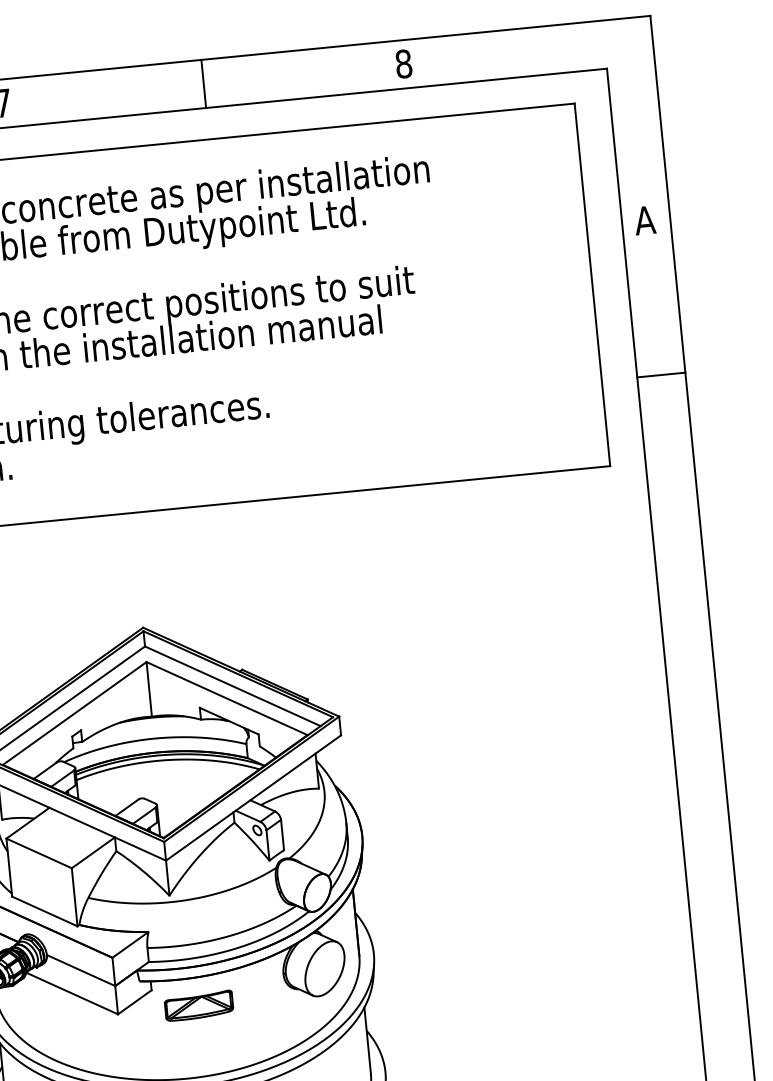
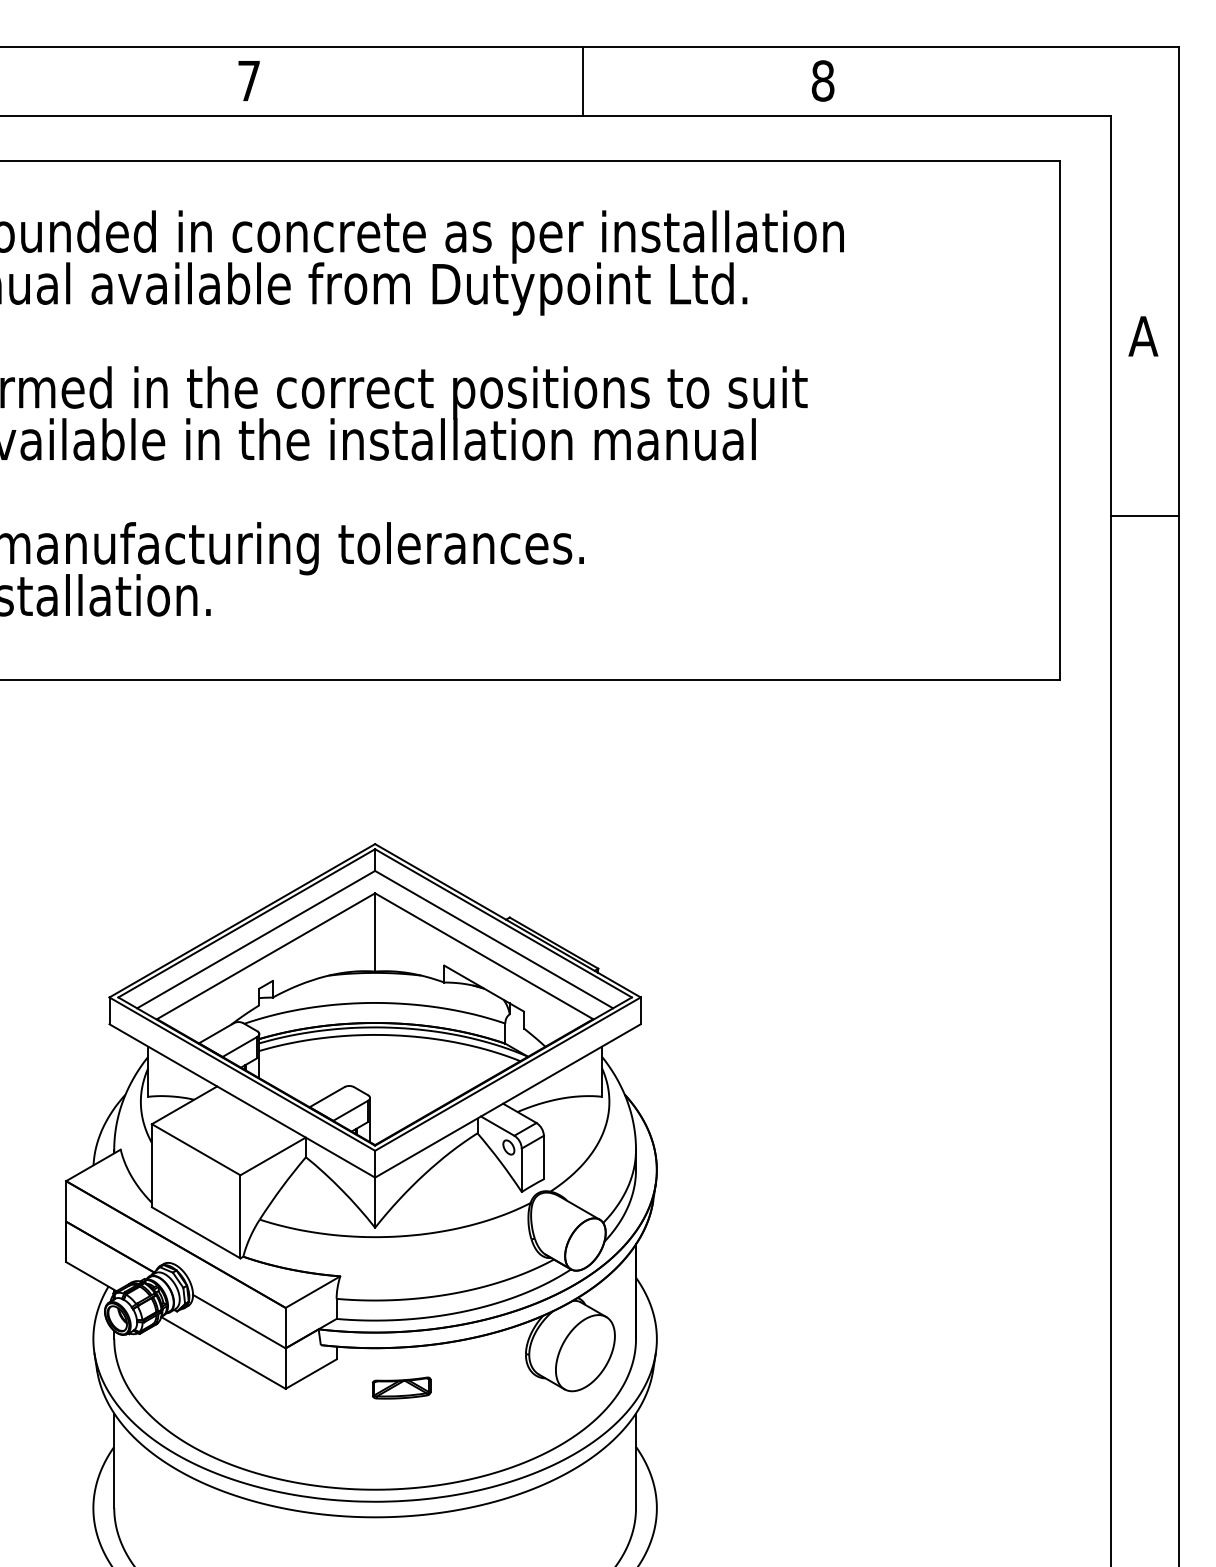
line: (203, 84) -> (582, 81), moved
line: (660, 374) -> (1144, 515), moved
part: (198, 1005) -> (401, 1387), size x0.6

